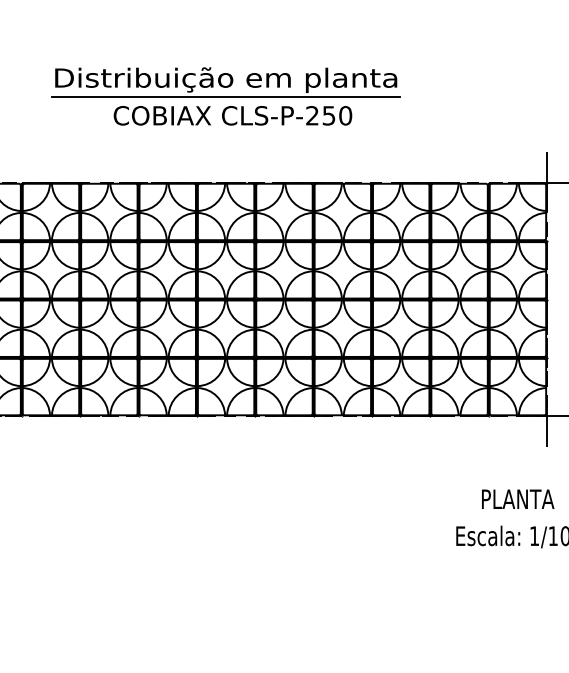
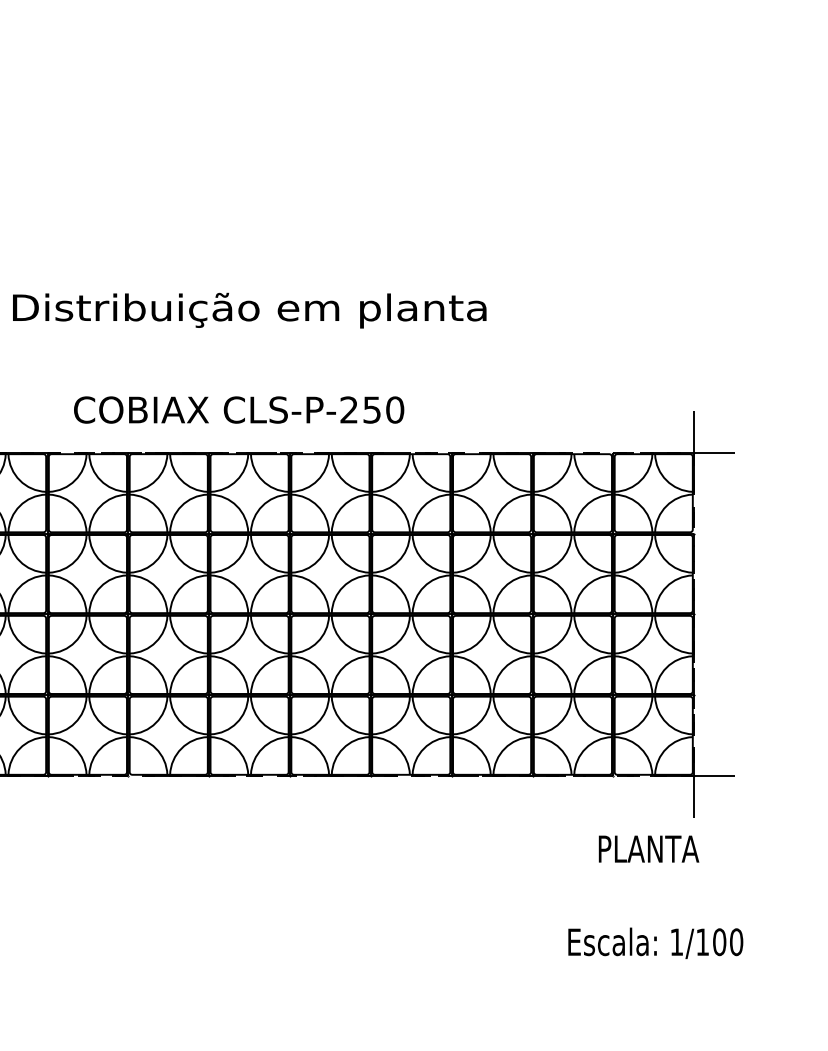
line: (226, 96) -> (249, 333), removed
text: (233, 115) -> (239, 409), moved
text: (517, 498) -> (648, 848), moved

